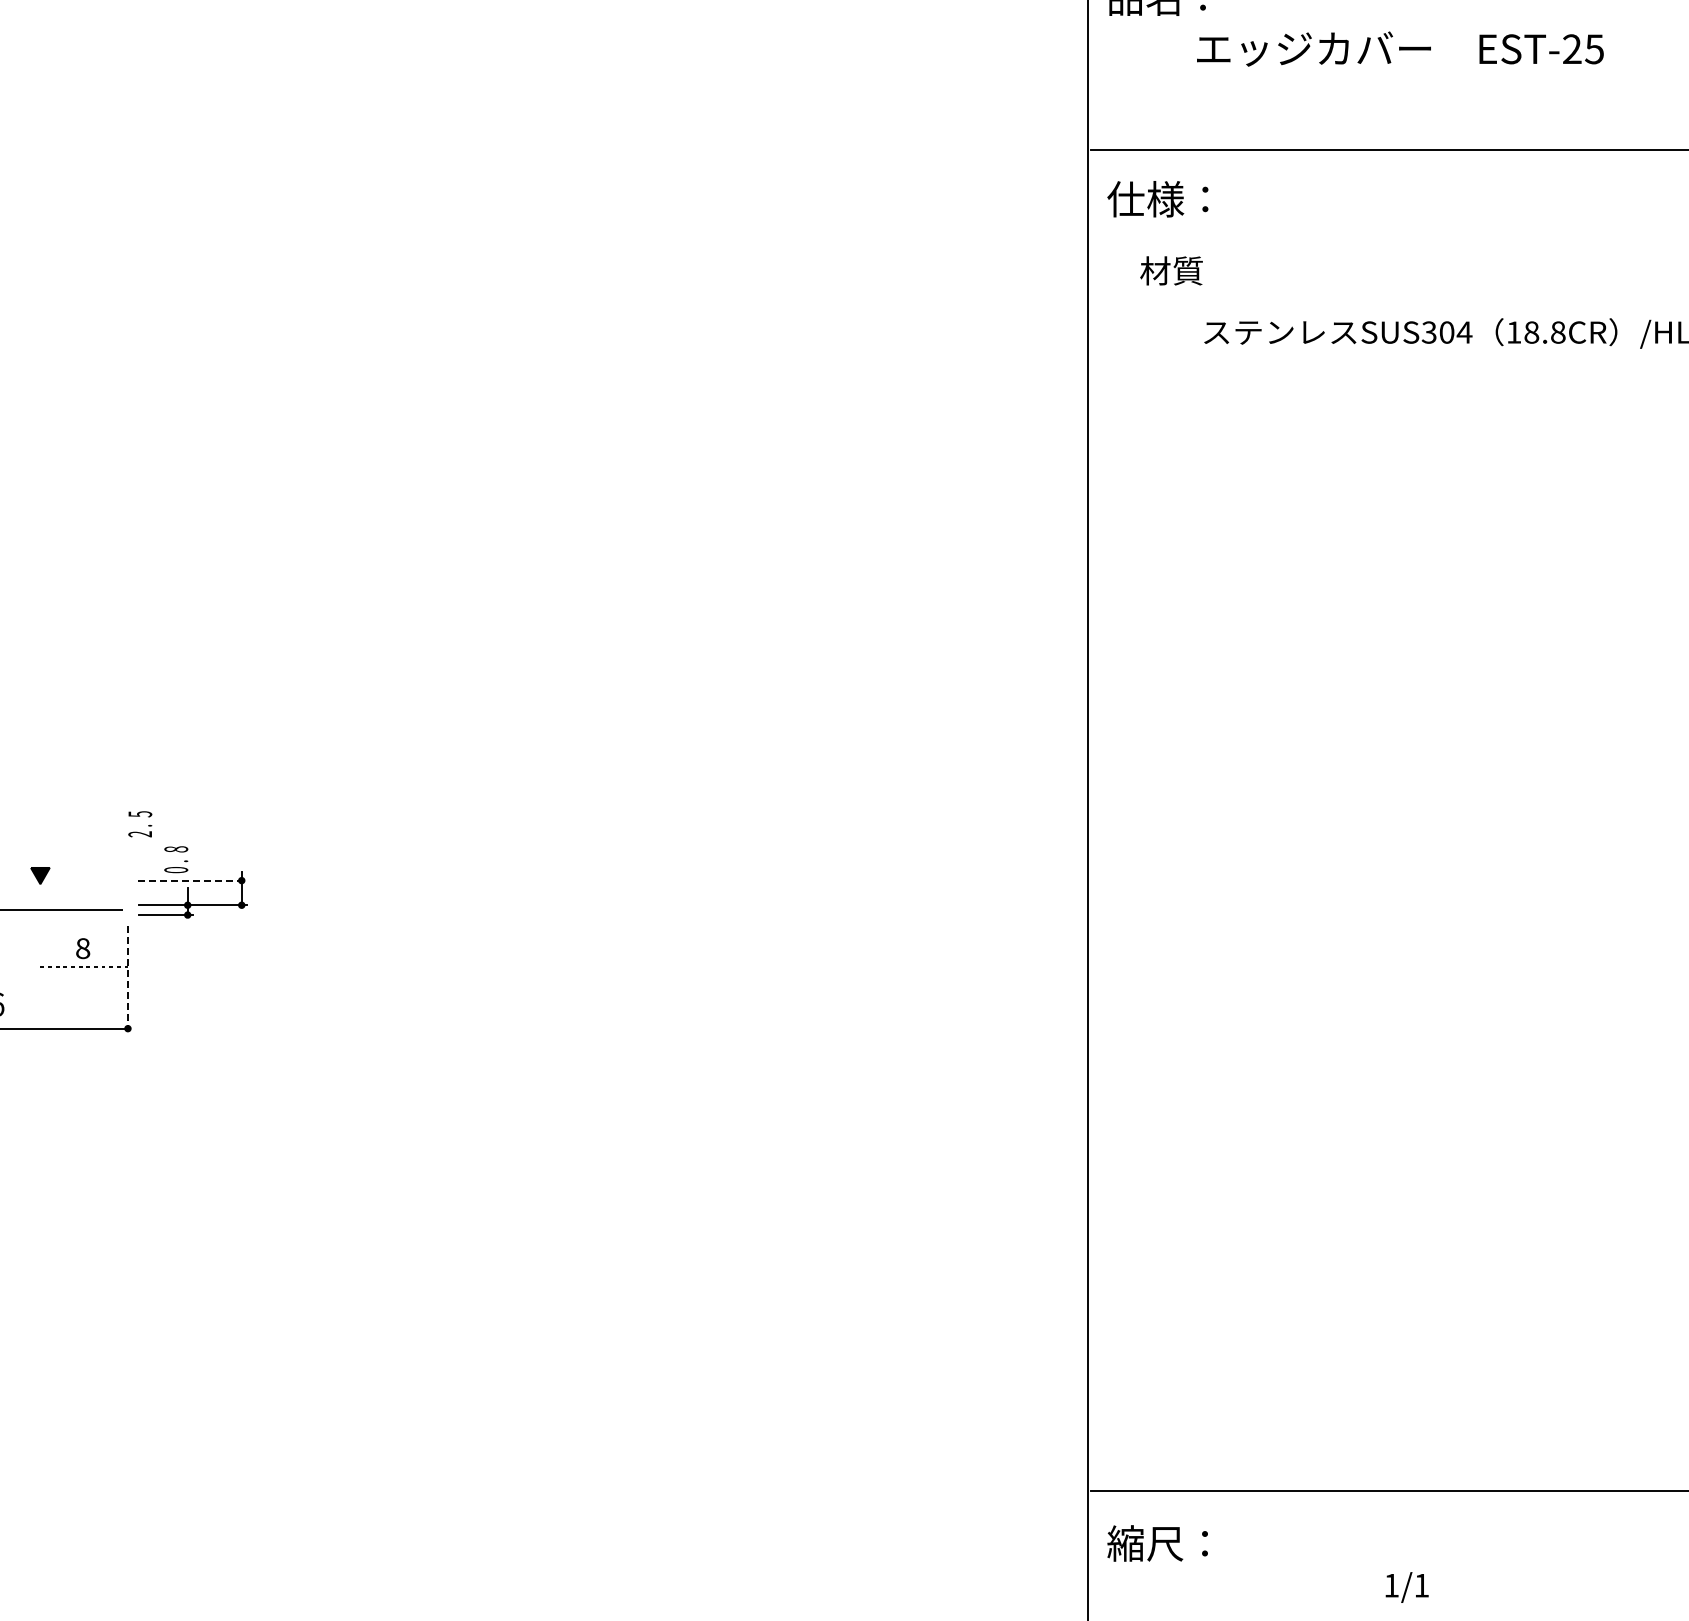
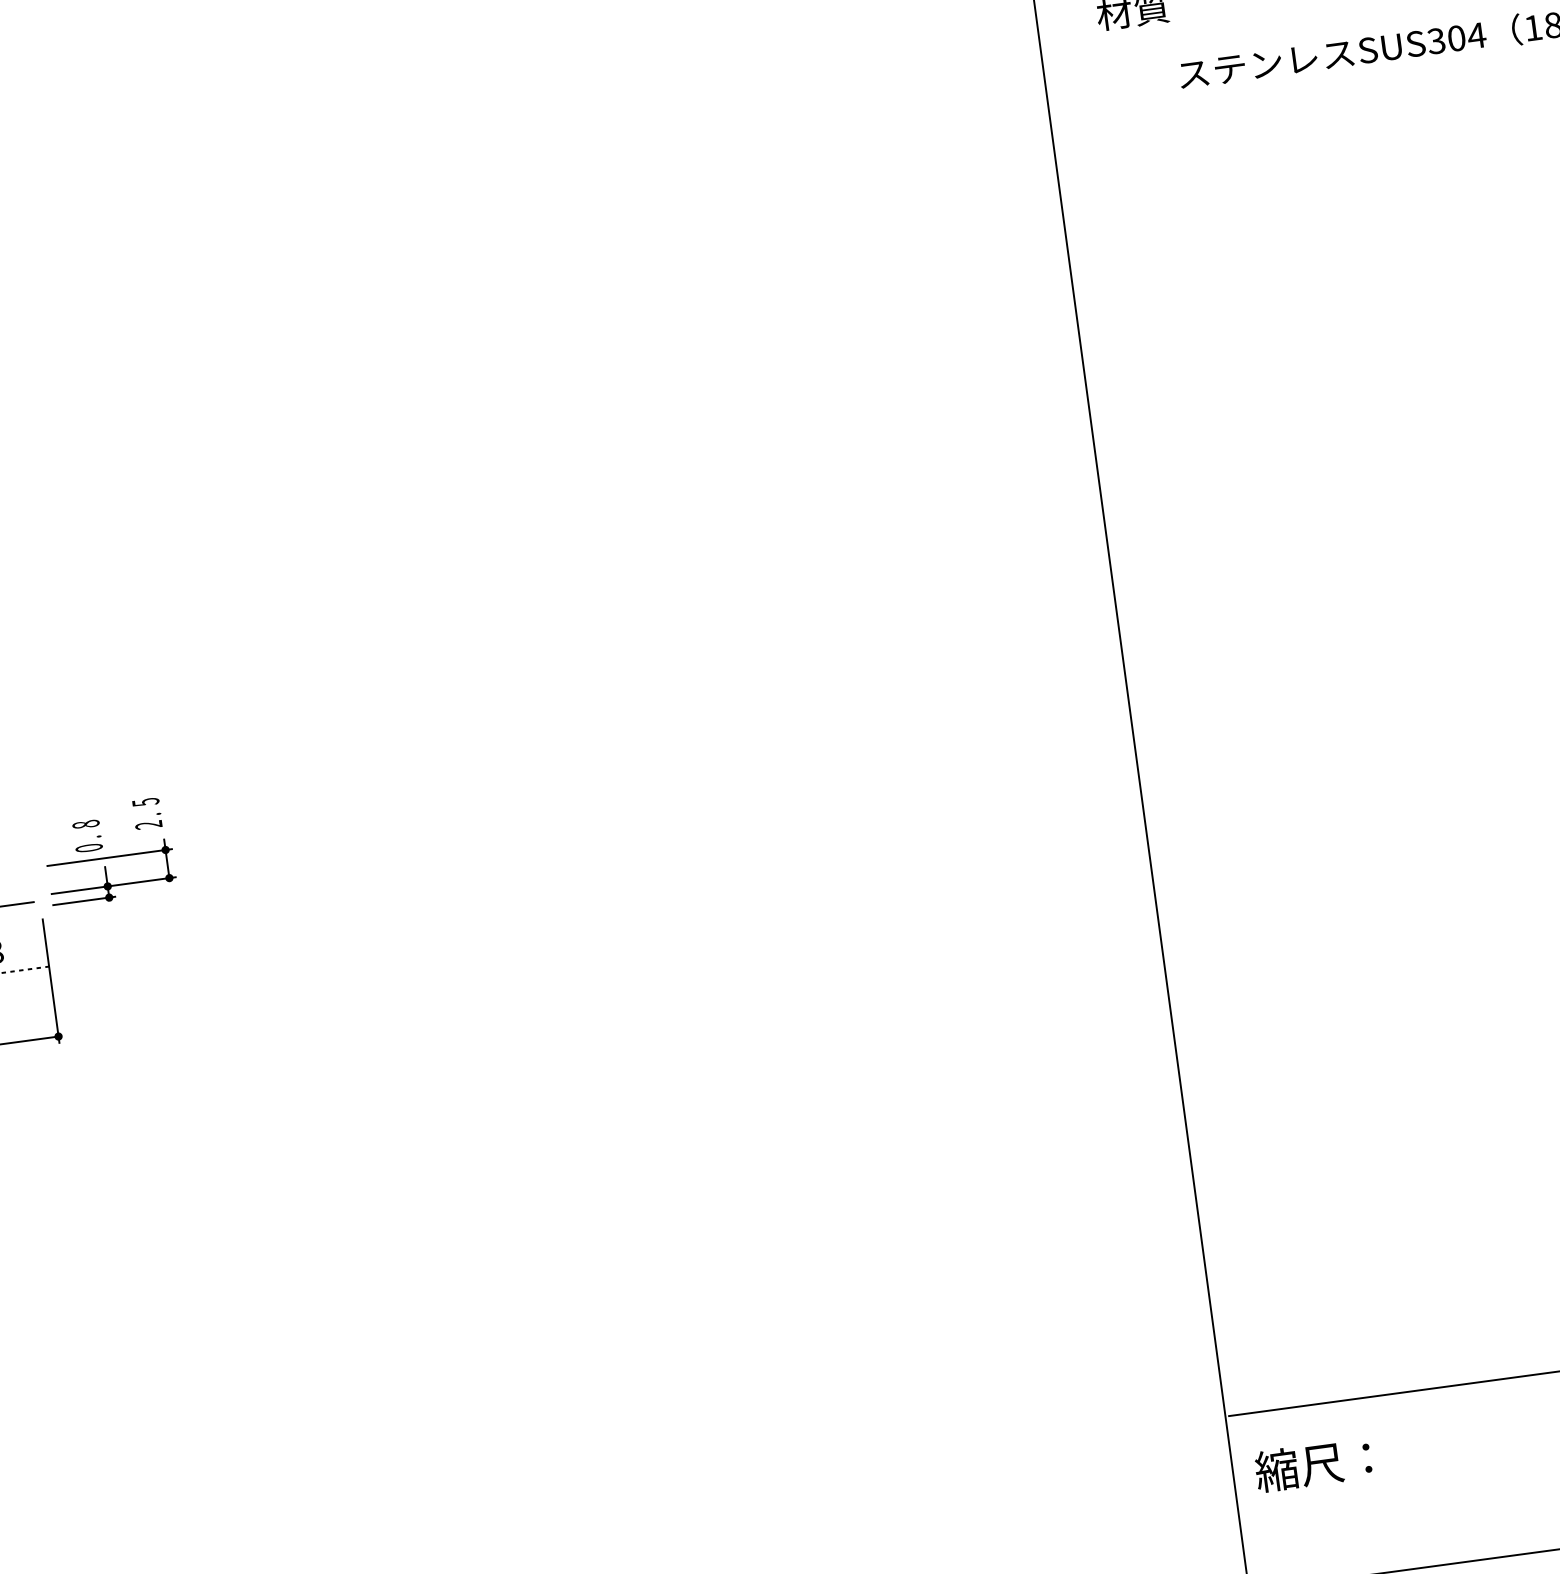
text: (140, 824) -> (147, 813), moved
line: (192, 880) -> (109, 857), dashed -> solid
line: (127, 980) -> (50, 981), dashed -> solid

